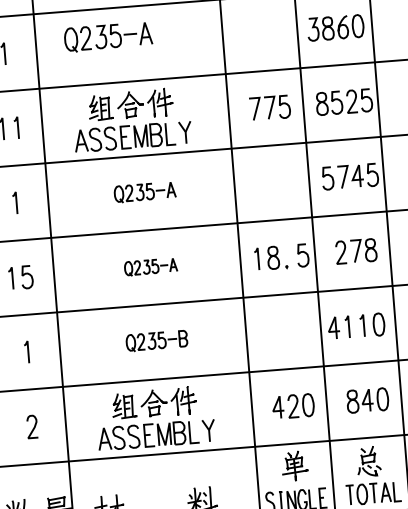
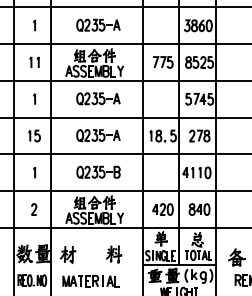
part: (108, 35) -> (98, 24), moved
part: (145, 191) -> (98, 98), size x1.43
part: (150, 266) -> (98, 135), size x1.67
part: (156, 339) -> (98, 171), size x1.43

